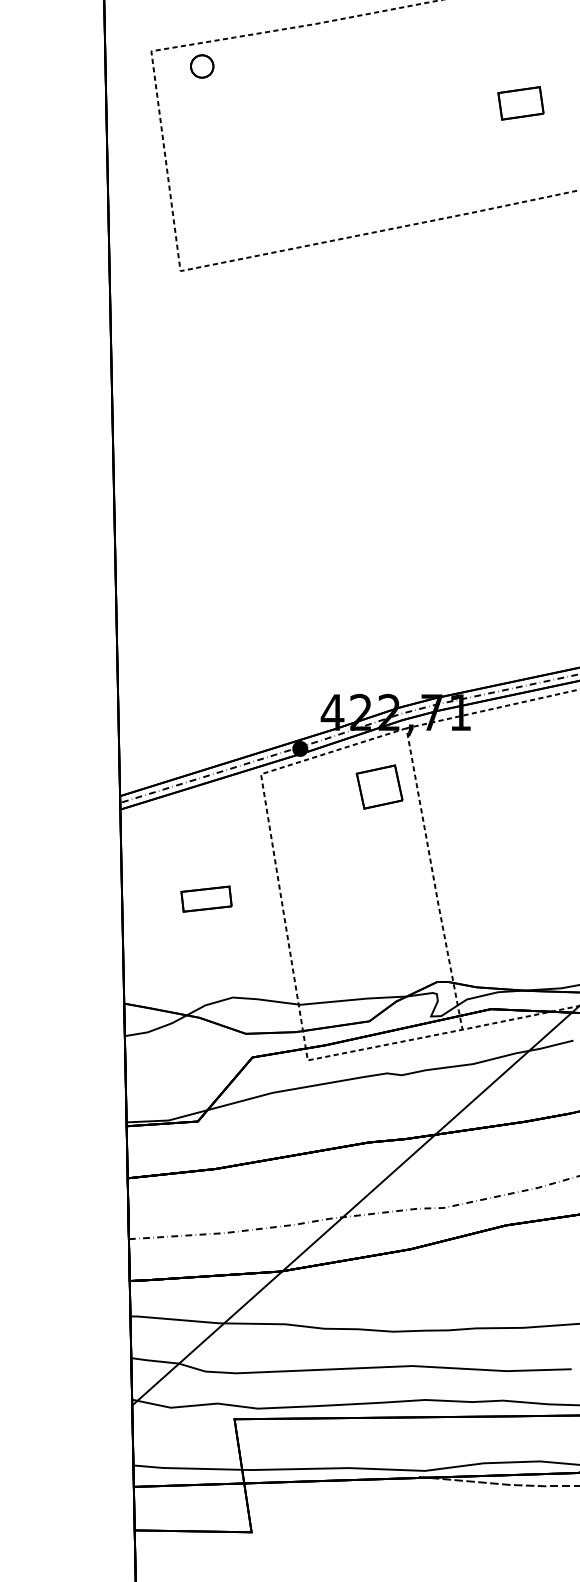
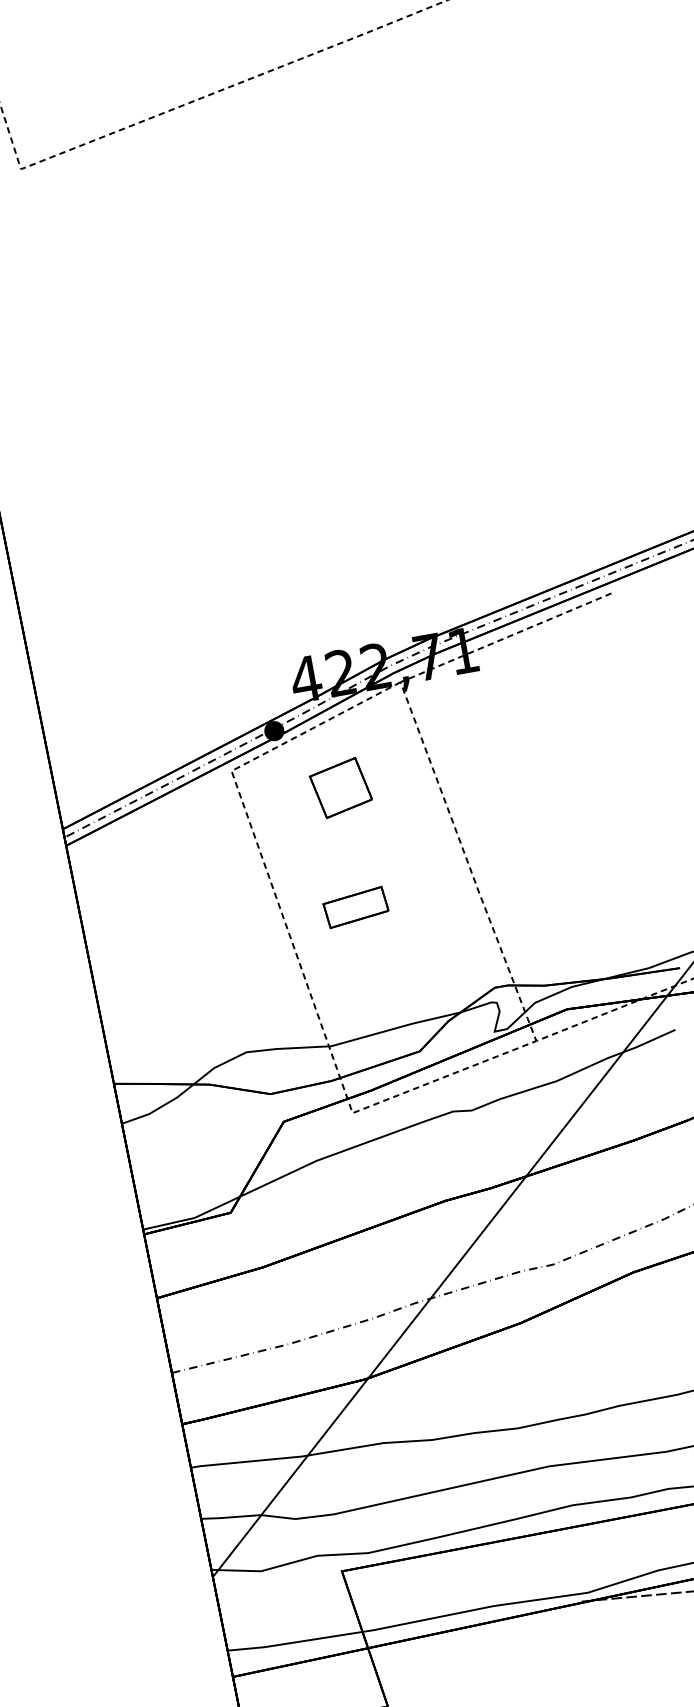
part: (379, 786) -> (340, 787), moved
part: (206, 898) -> (355, 906), moved

